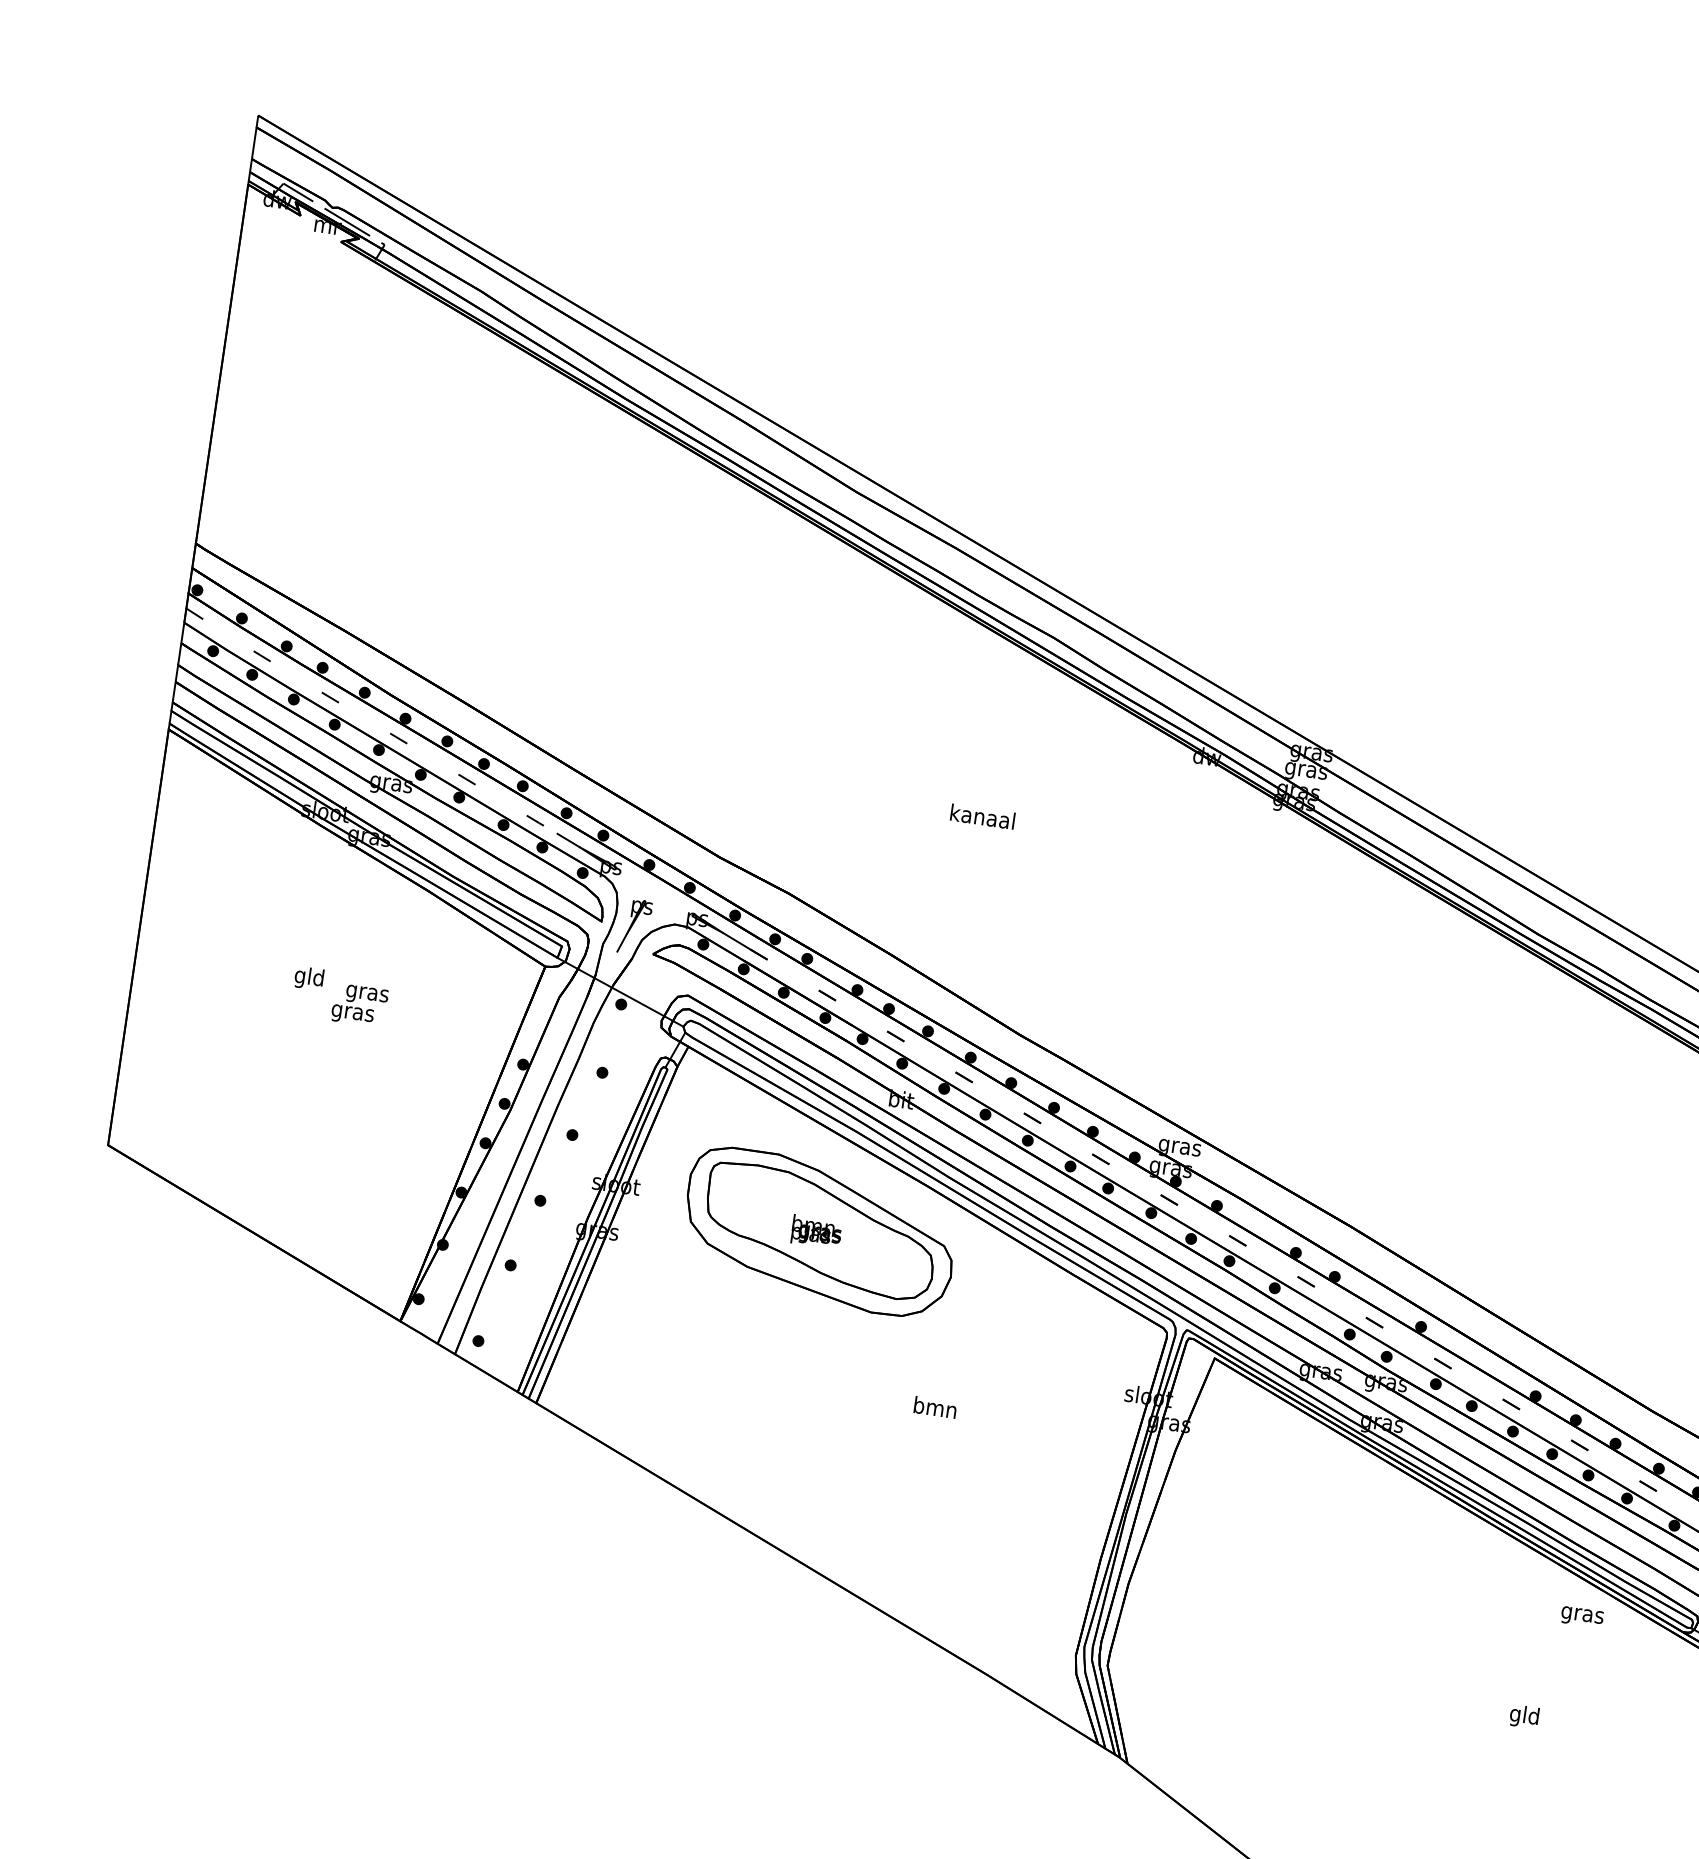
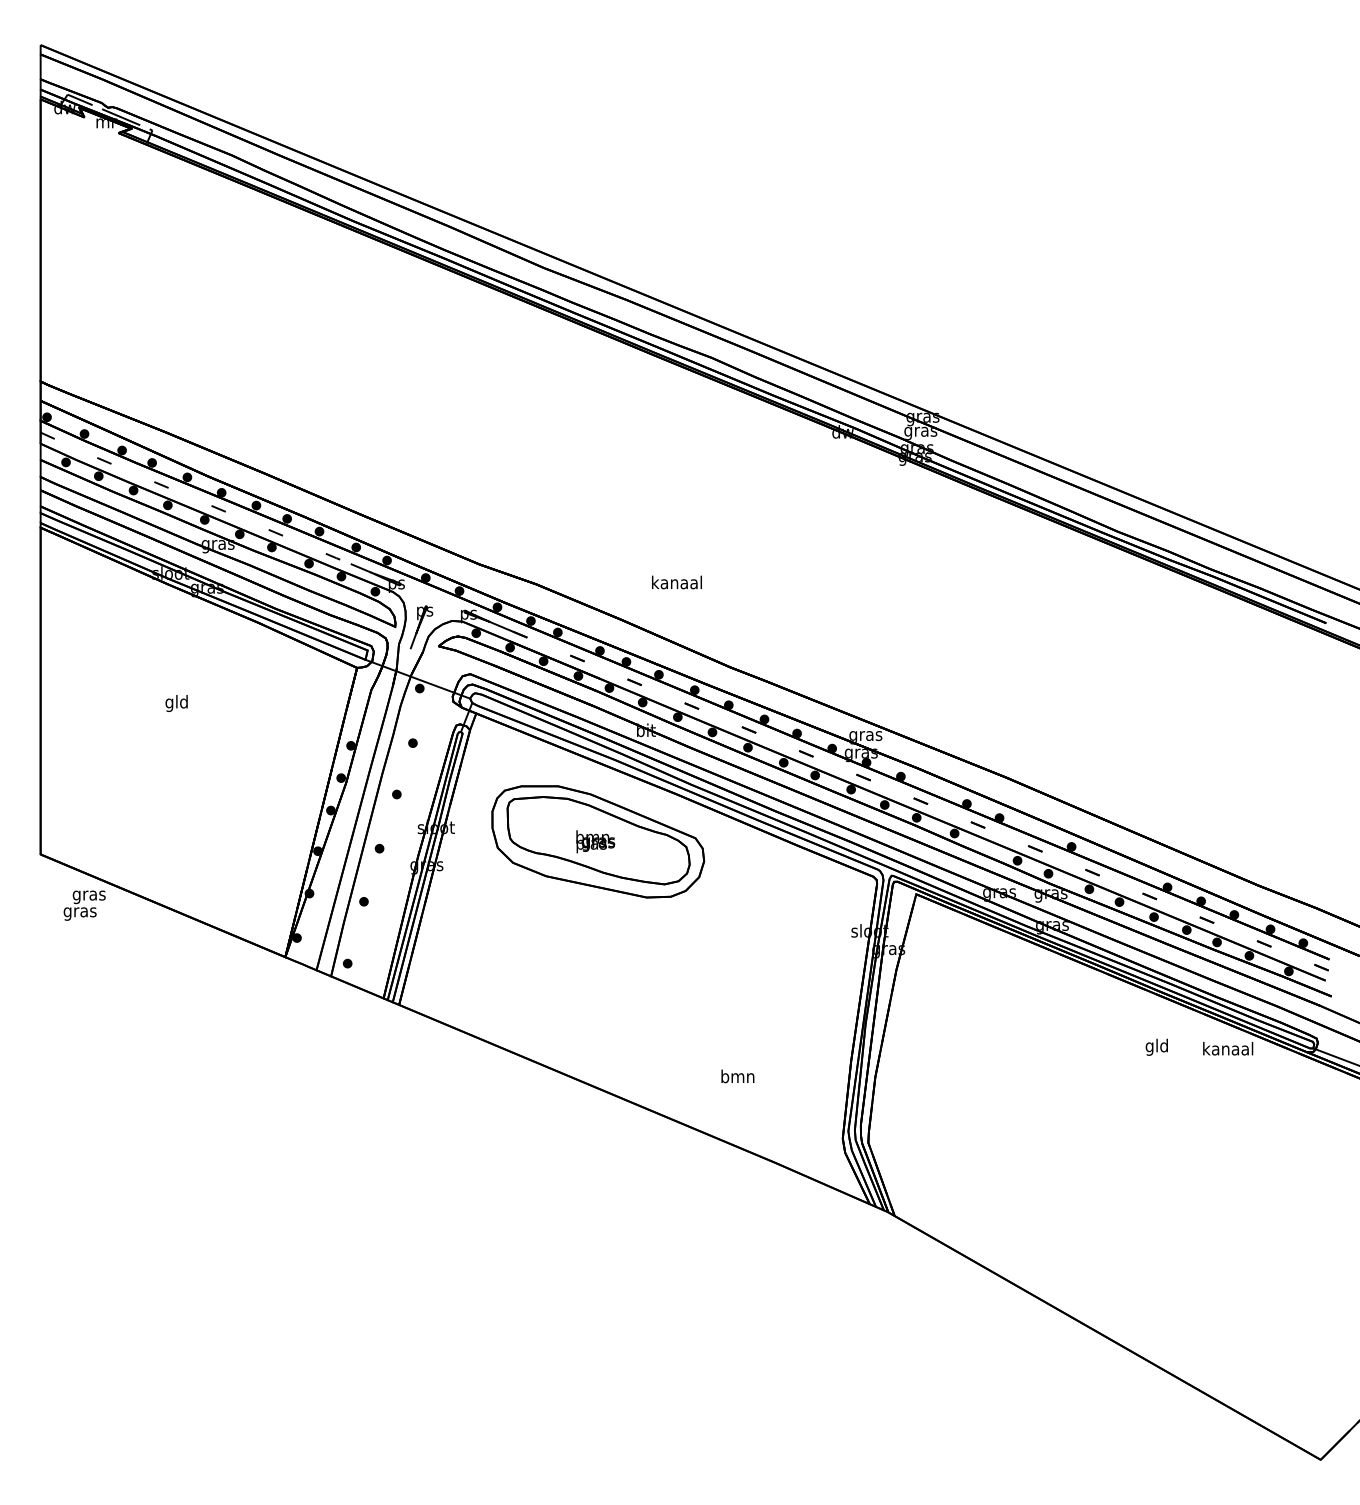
text: (982, 816) -> (676, 582), moved
text: (359, 1005) -> (84, 905), moved
text: (934, 1407) -> (737, 1076), moved
text: (1582, 1615) -> (1228, 1050), gras -> kanaal
text: (1524, 1715) -> (1156, 1046), moved

